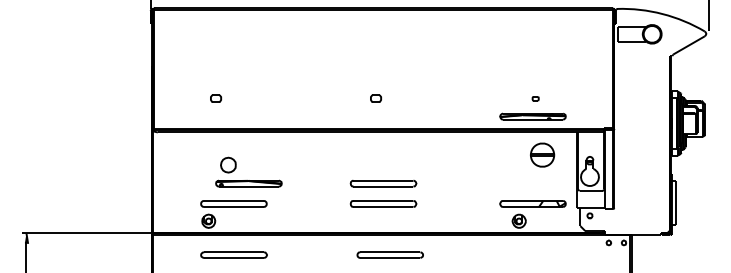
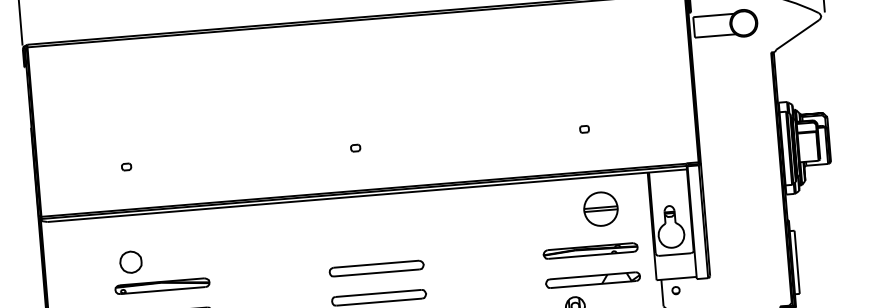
part: (215, 98) -> (126, 166), size x0.62
part: (375, 98) -> (355, 147), size x0.62
part: (532, 116) -> (589, 250), moved
part: (248, 180) -> (161, 281), moved

